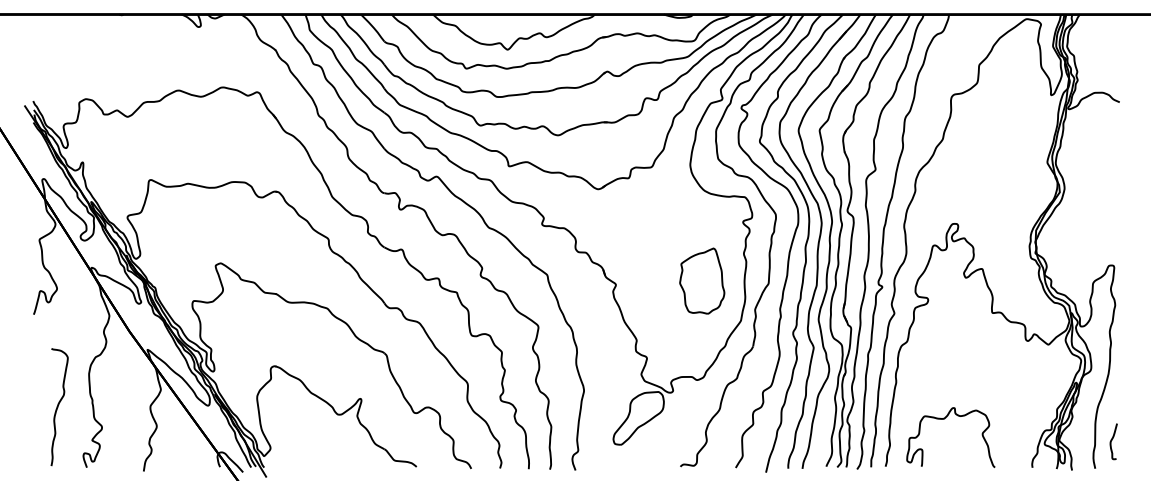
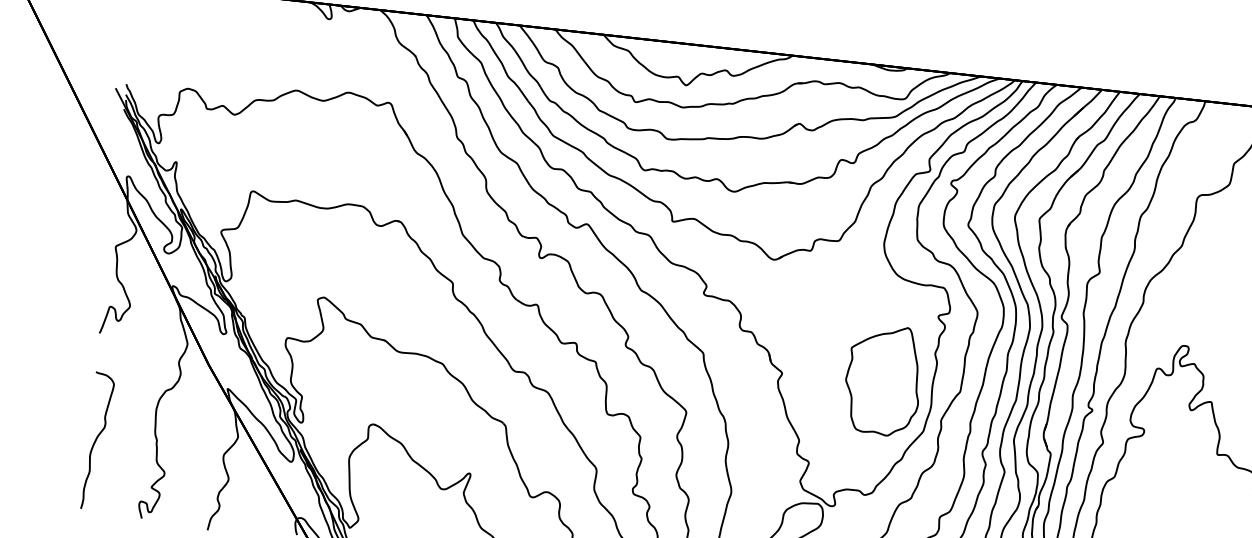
part: (701, 280) -> (882, 379), size x1.43
curve: (58, 407) -> (96, 441), moved

